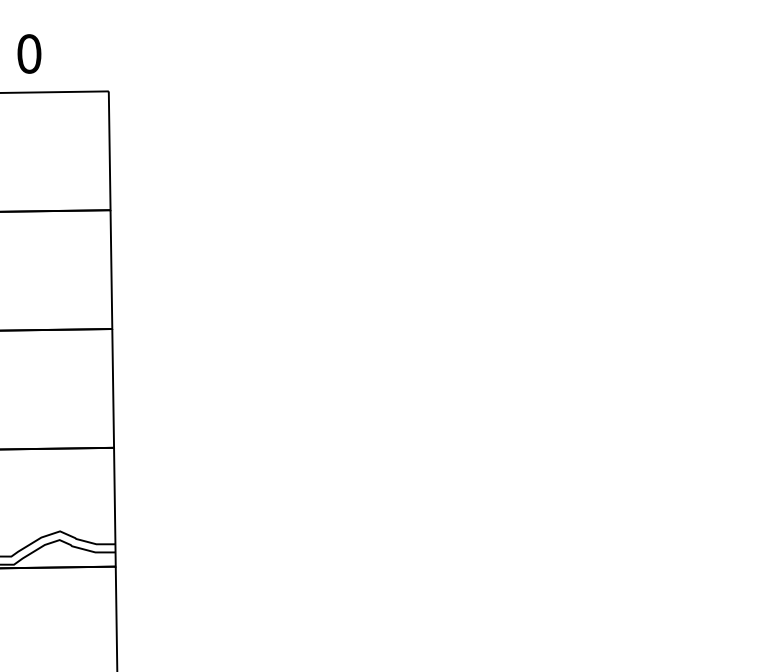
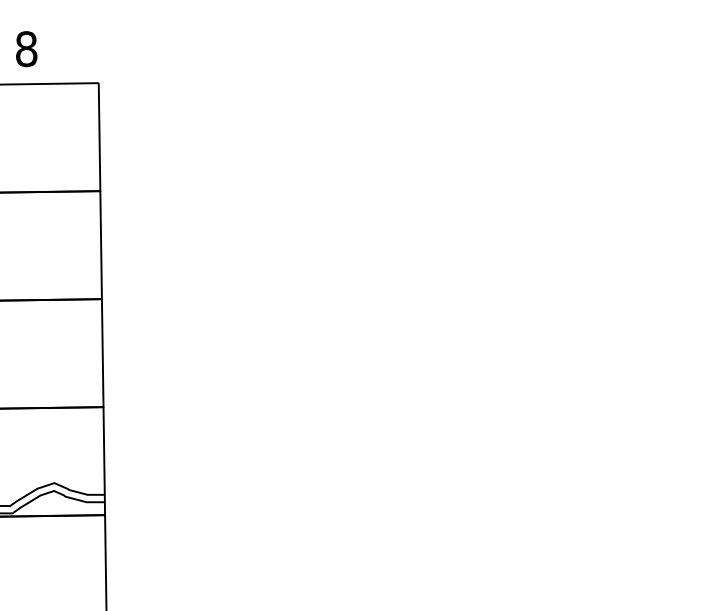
text: (29, 53) -> (26, 48), 0 -> 8

